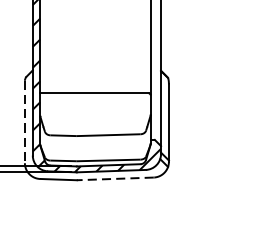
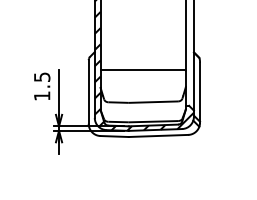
line: (24, 121) -> (88, 91), dashed -> solid
line: (115, 178) -> (158, 135), dashed -> solid

